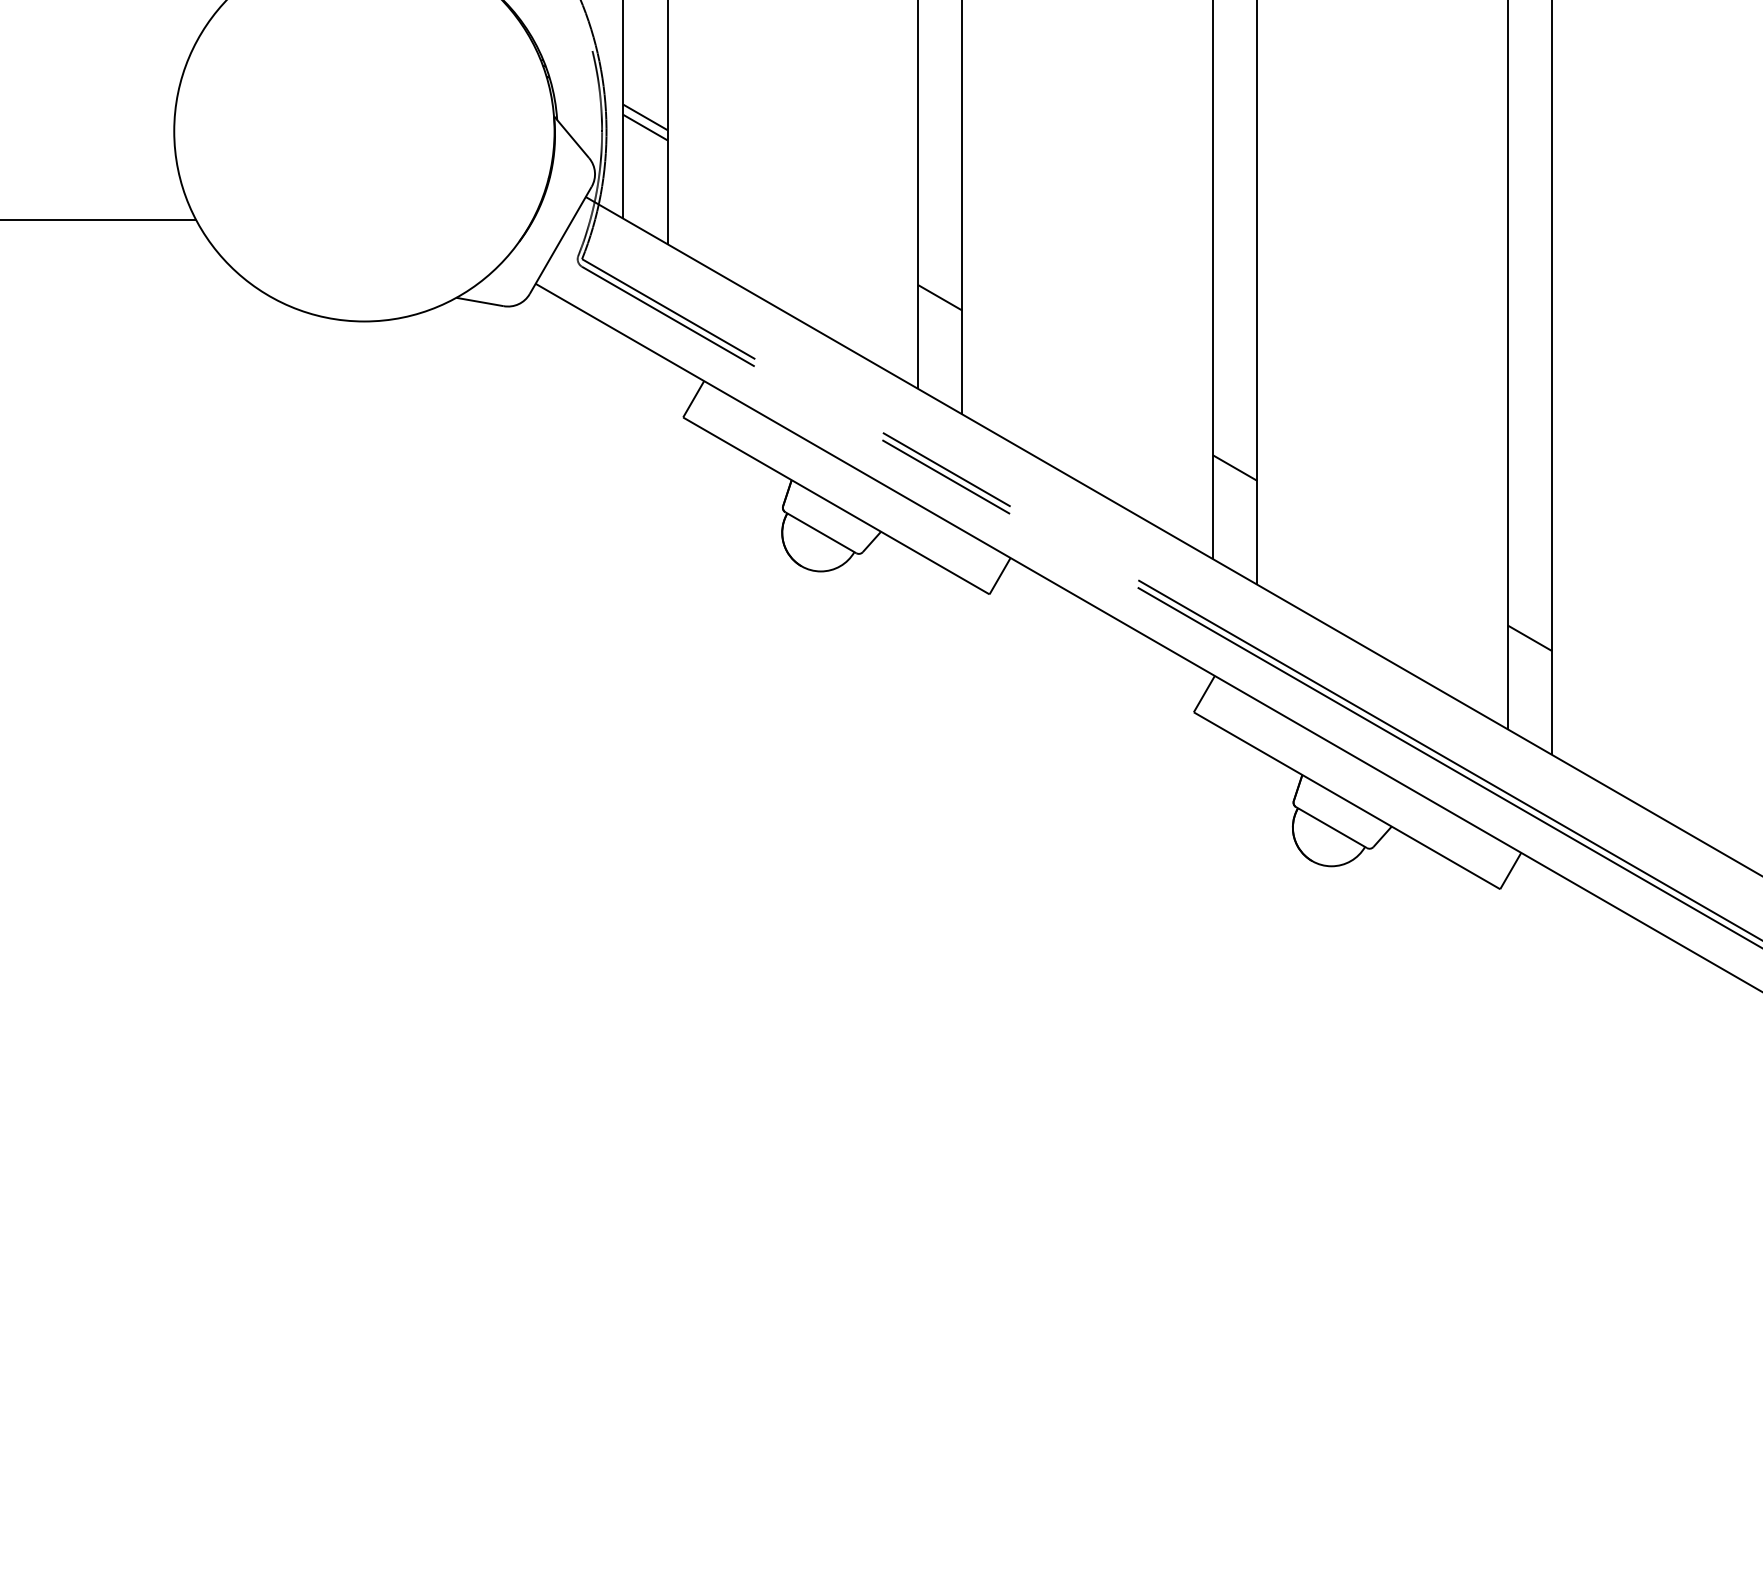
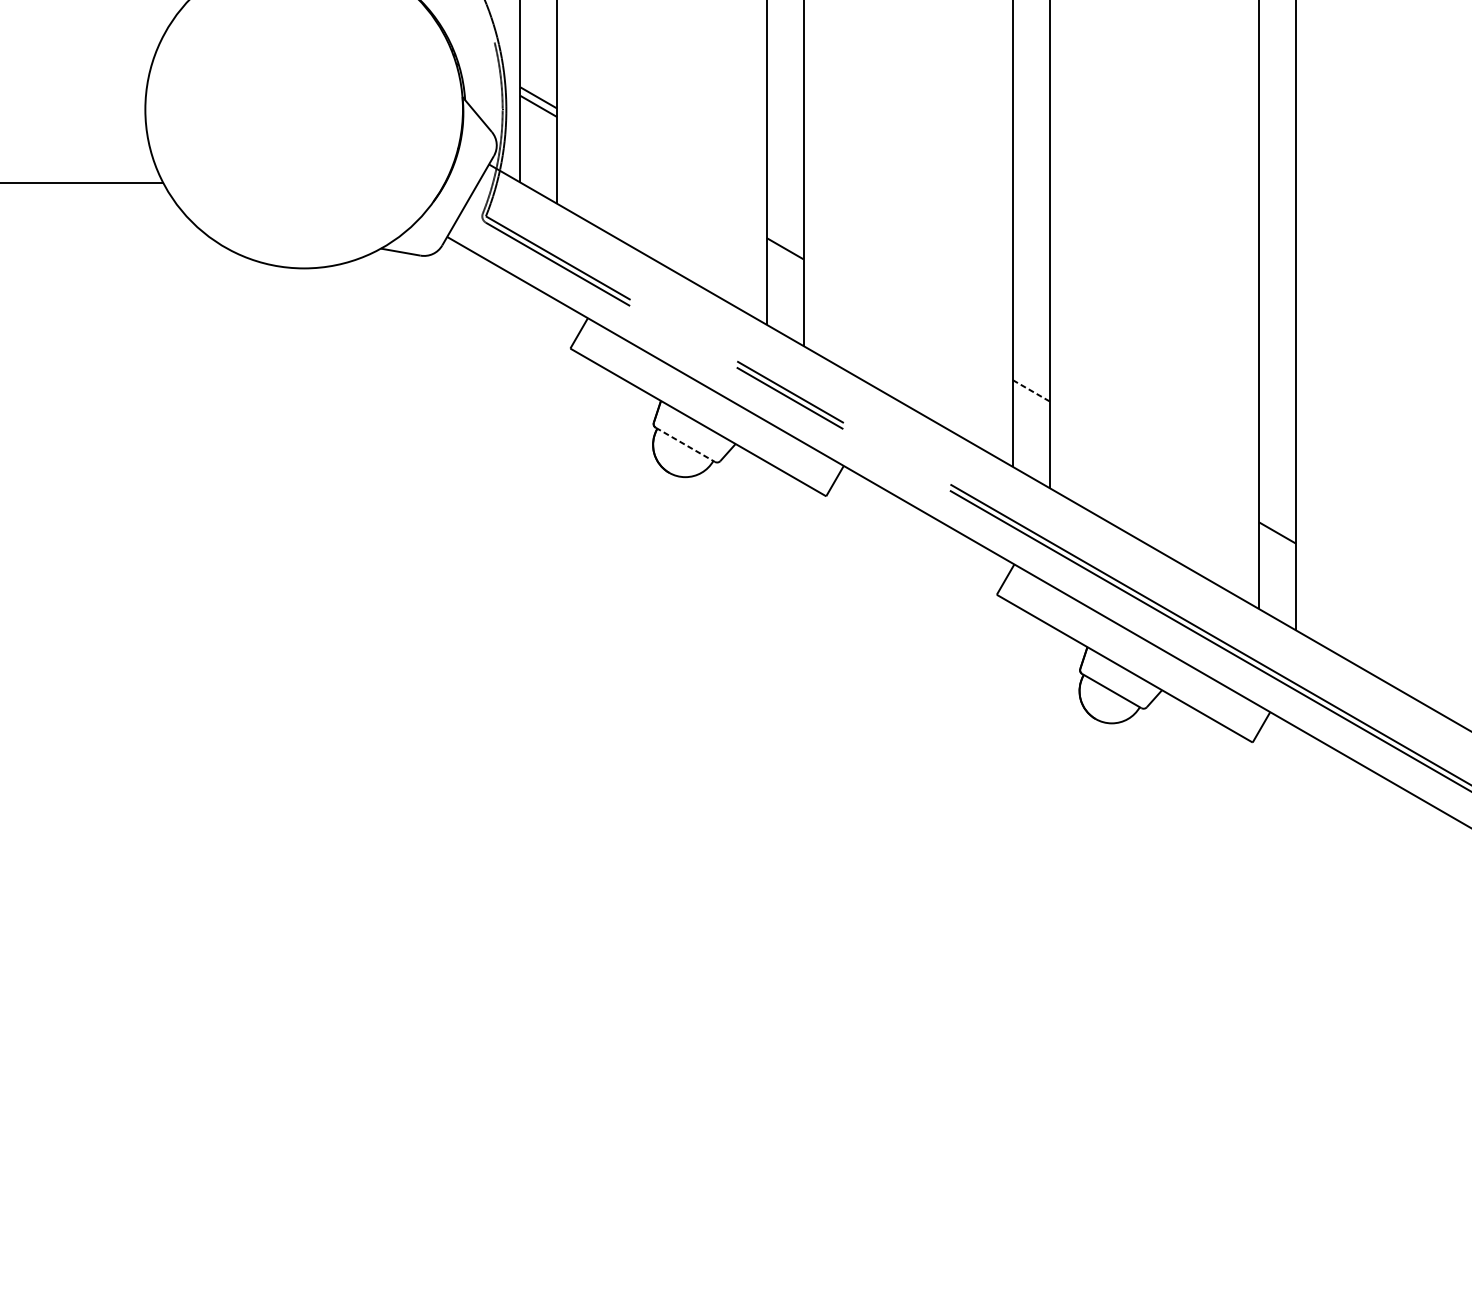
line: (1235, 468) -> (1031, 391), solid -> dashed
line: (820, 532) -> (685, 444), solid -> dashed

